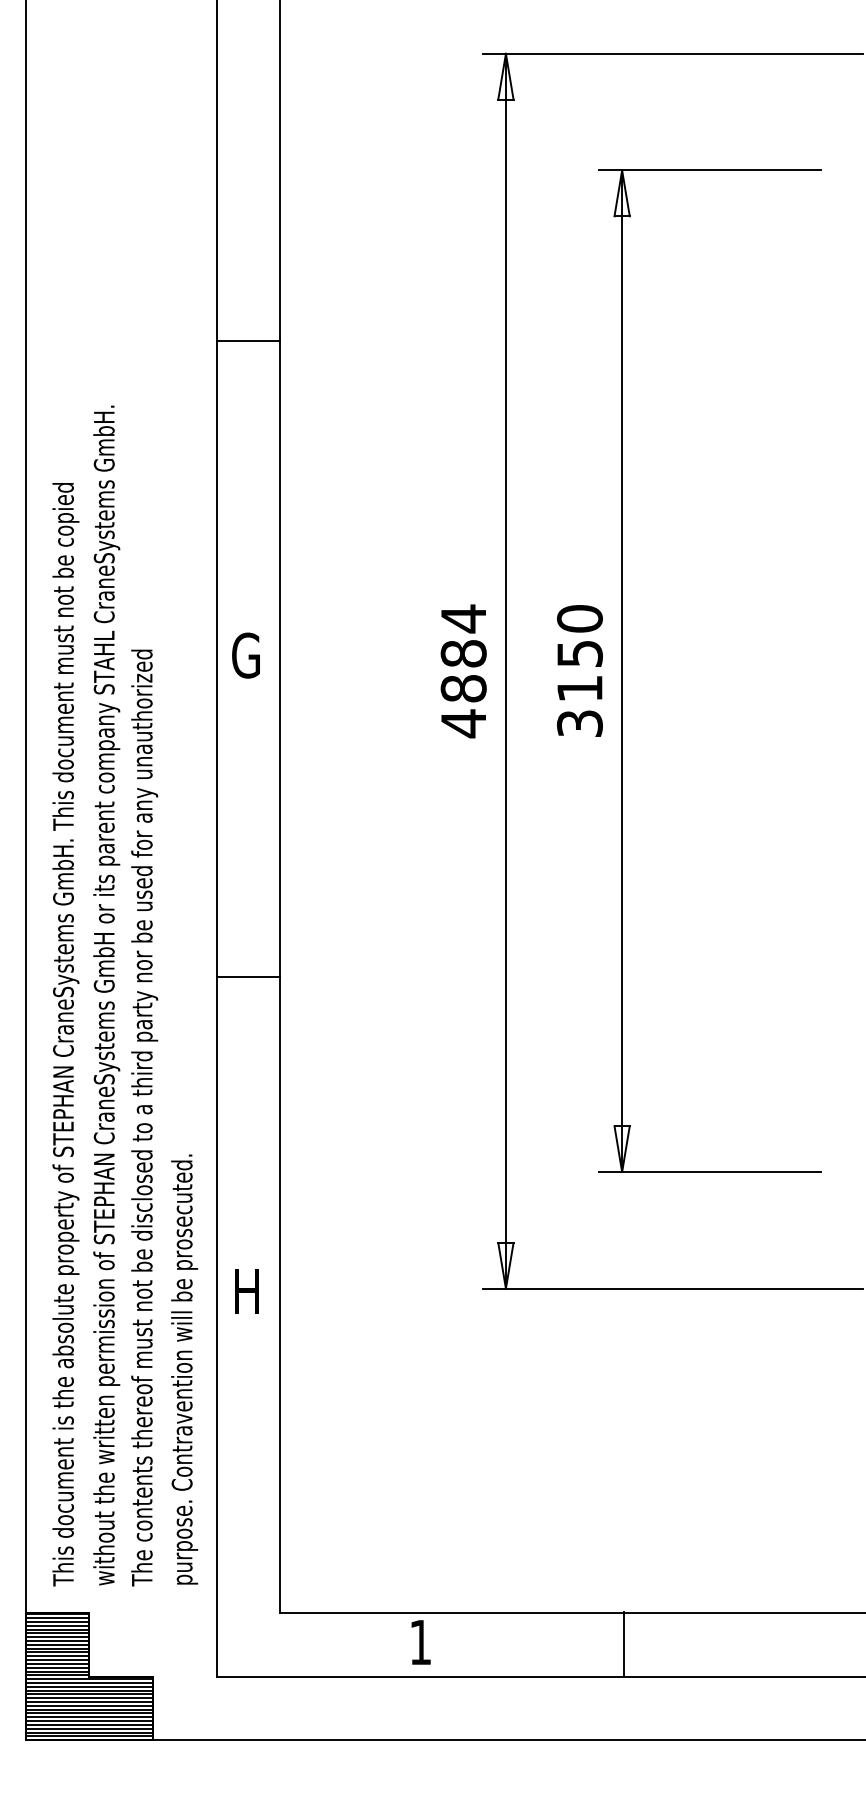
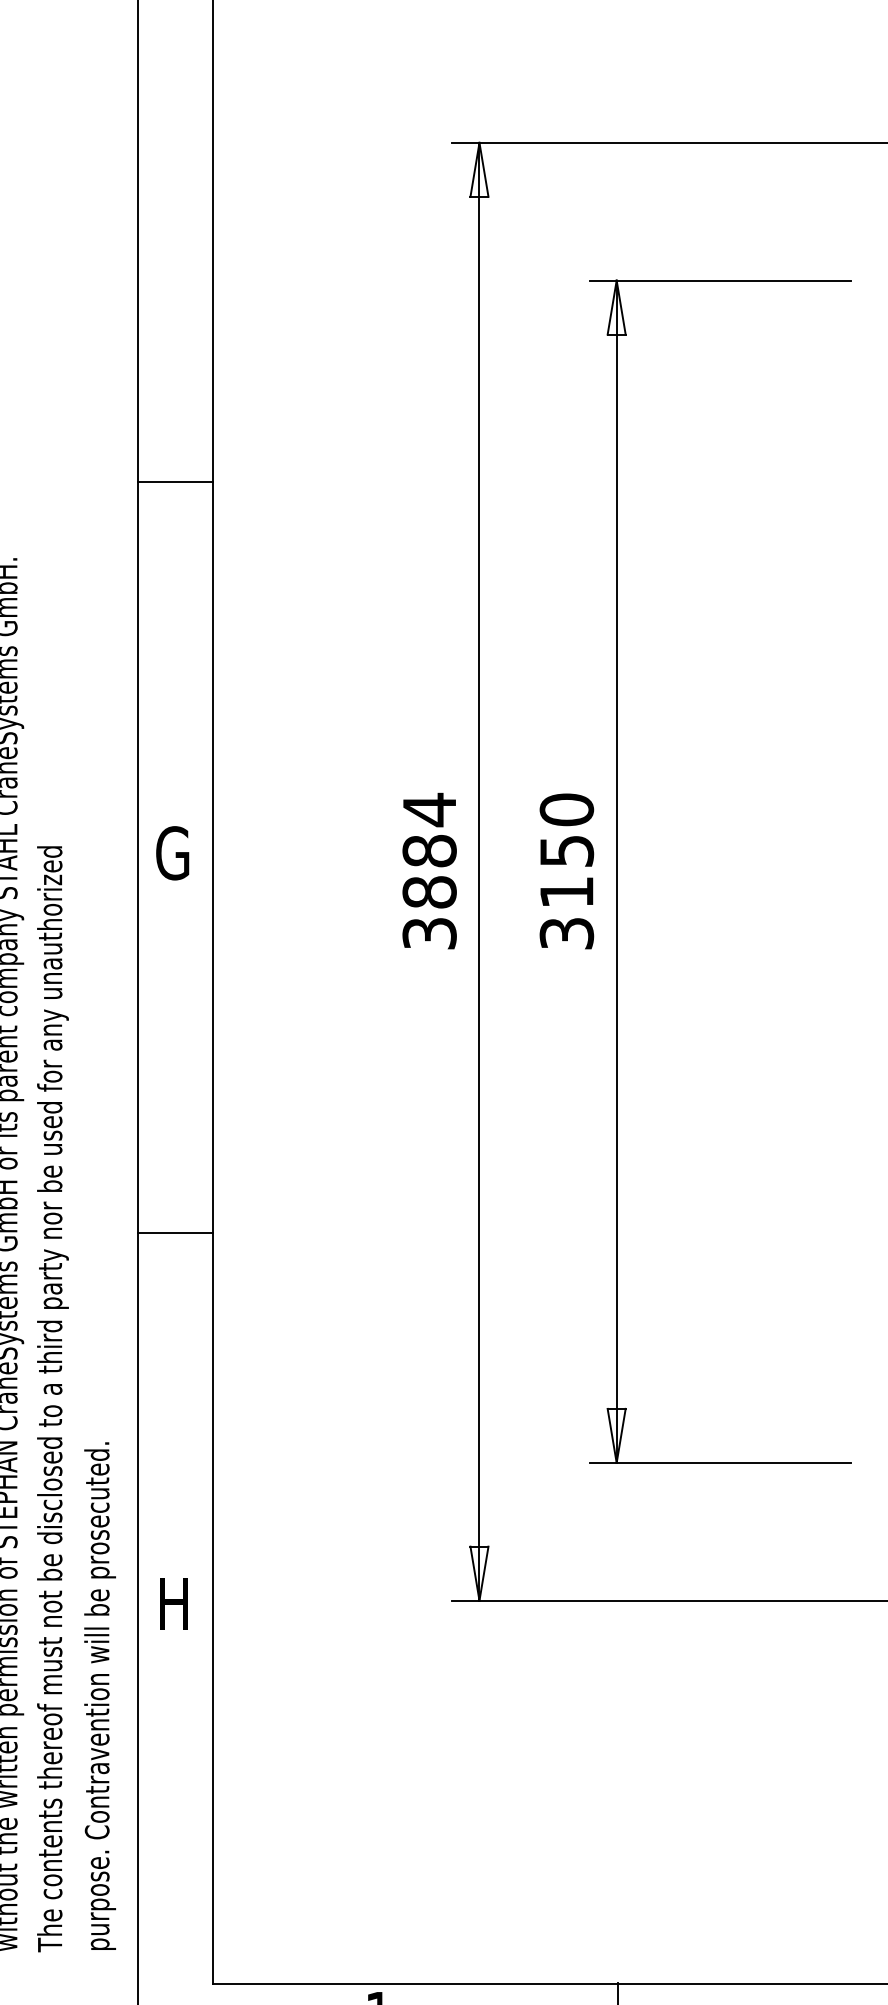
text: (463, 723) -> (429, 933), 4884 -> 3884

